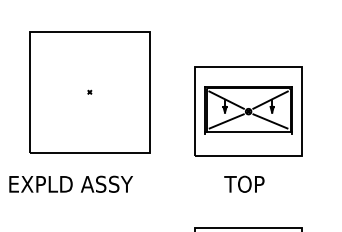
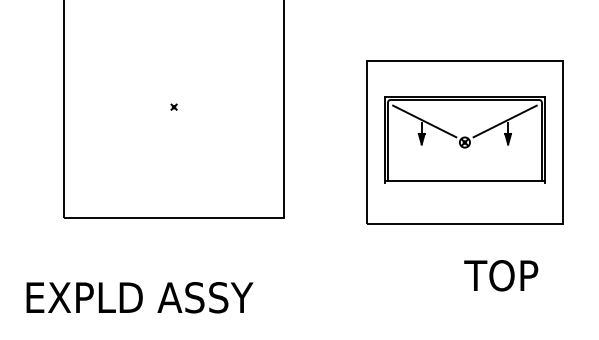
line: (226, 121) -> (424, 160), removed
line: (270, 121) -> (505, 160), removed
text: (70, 183) -> (138, 296), moved
text: (244, 183) -> (501, 274), moved

